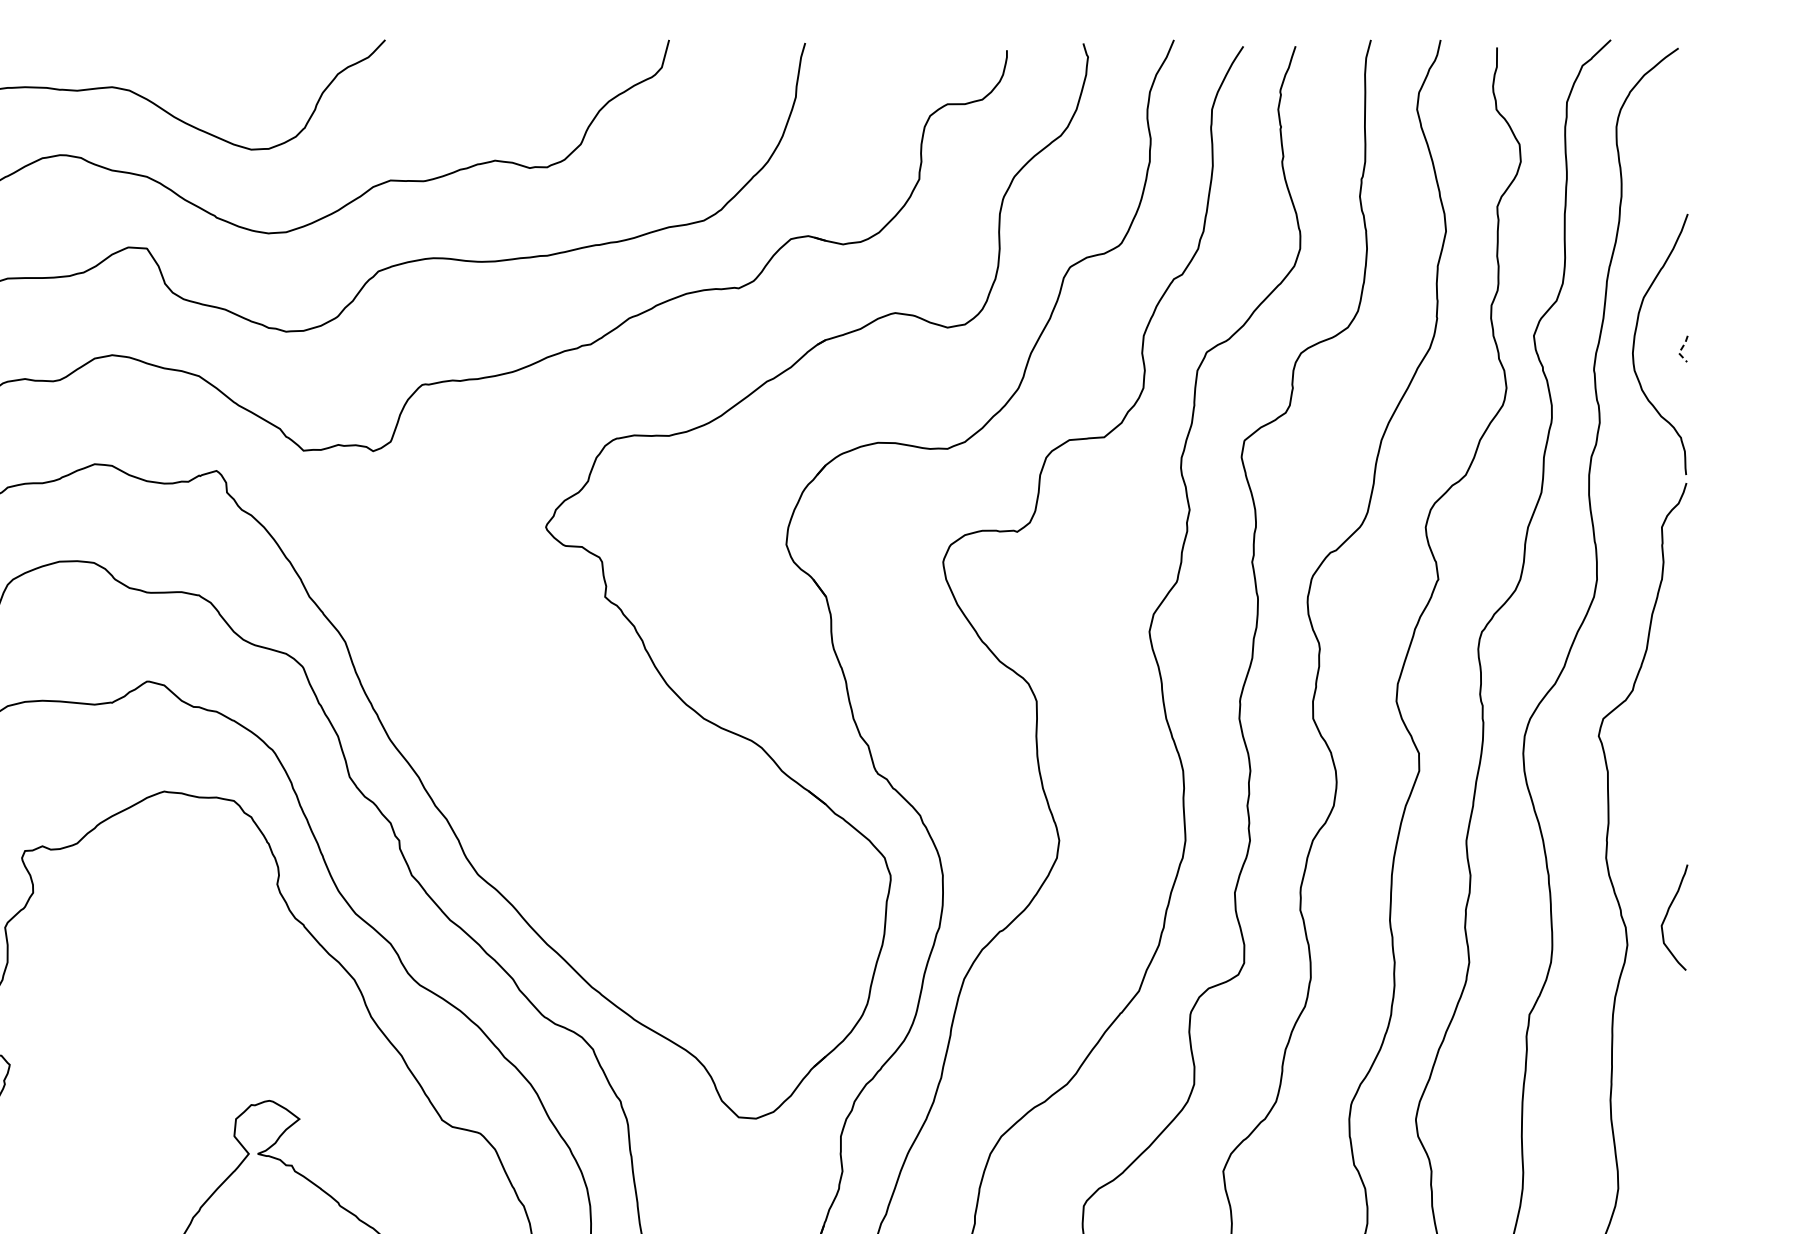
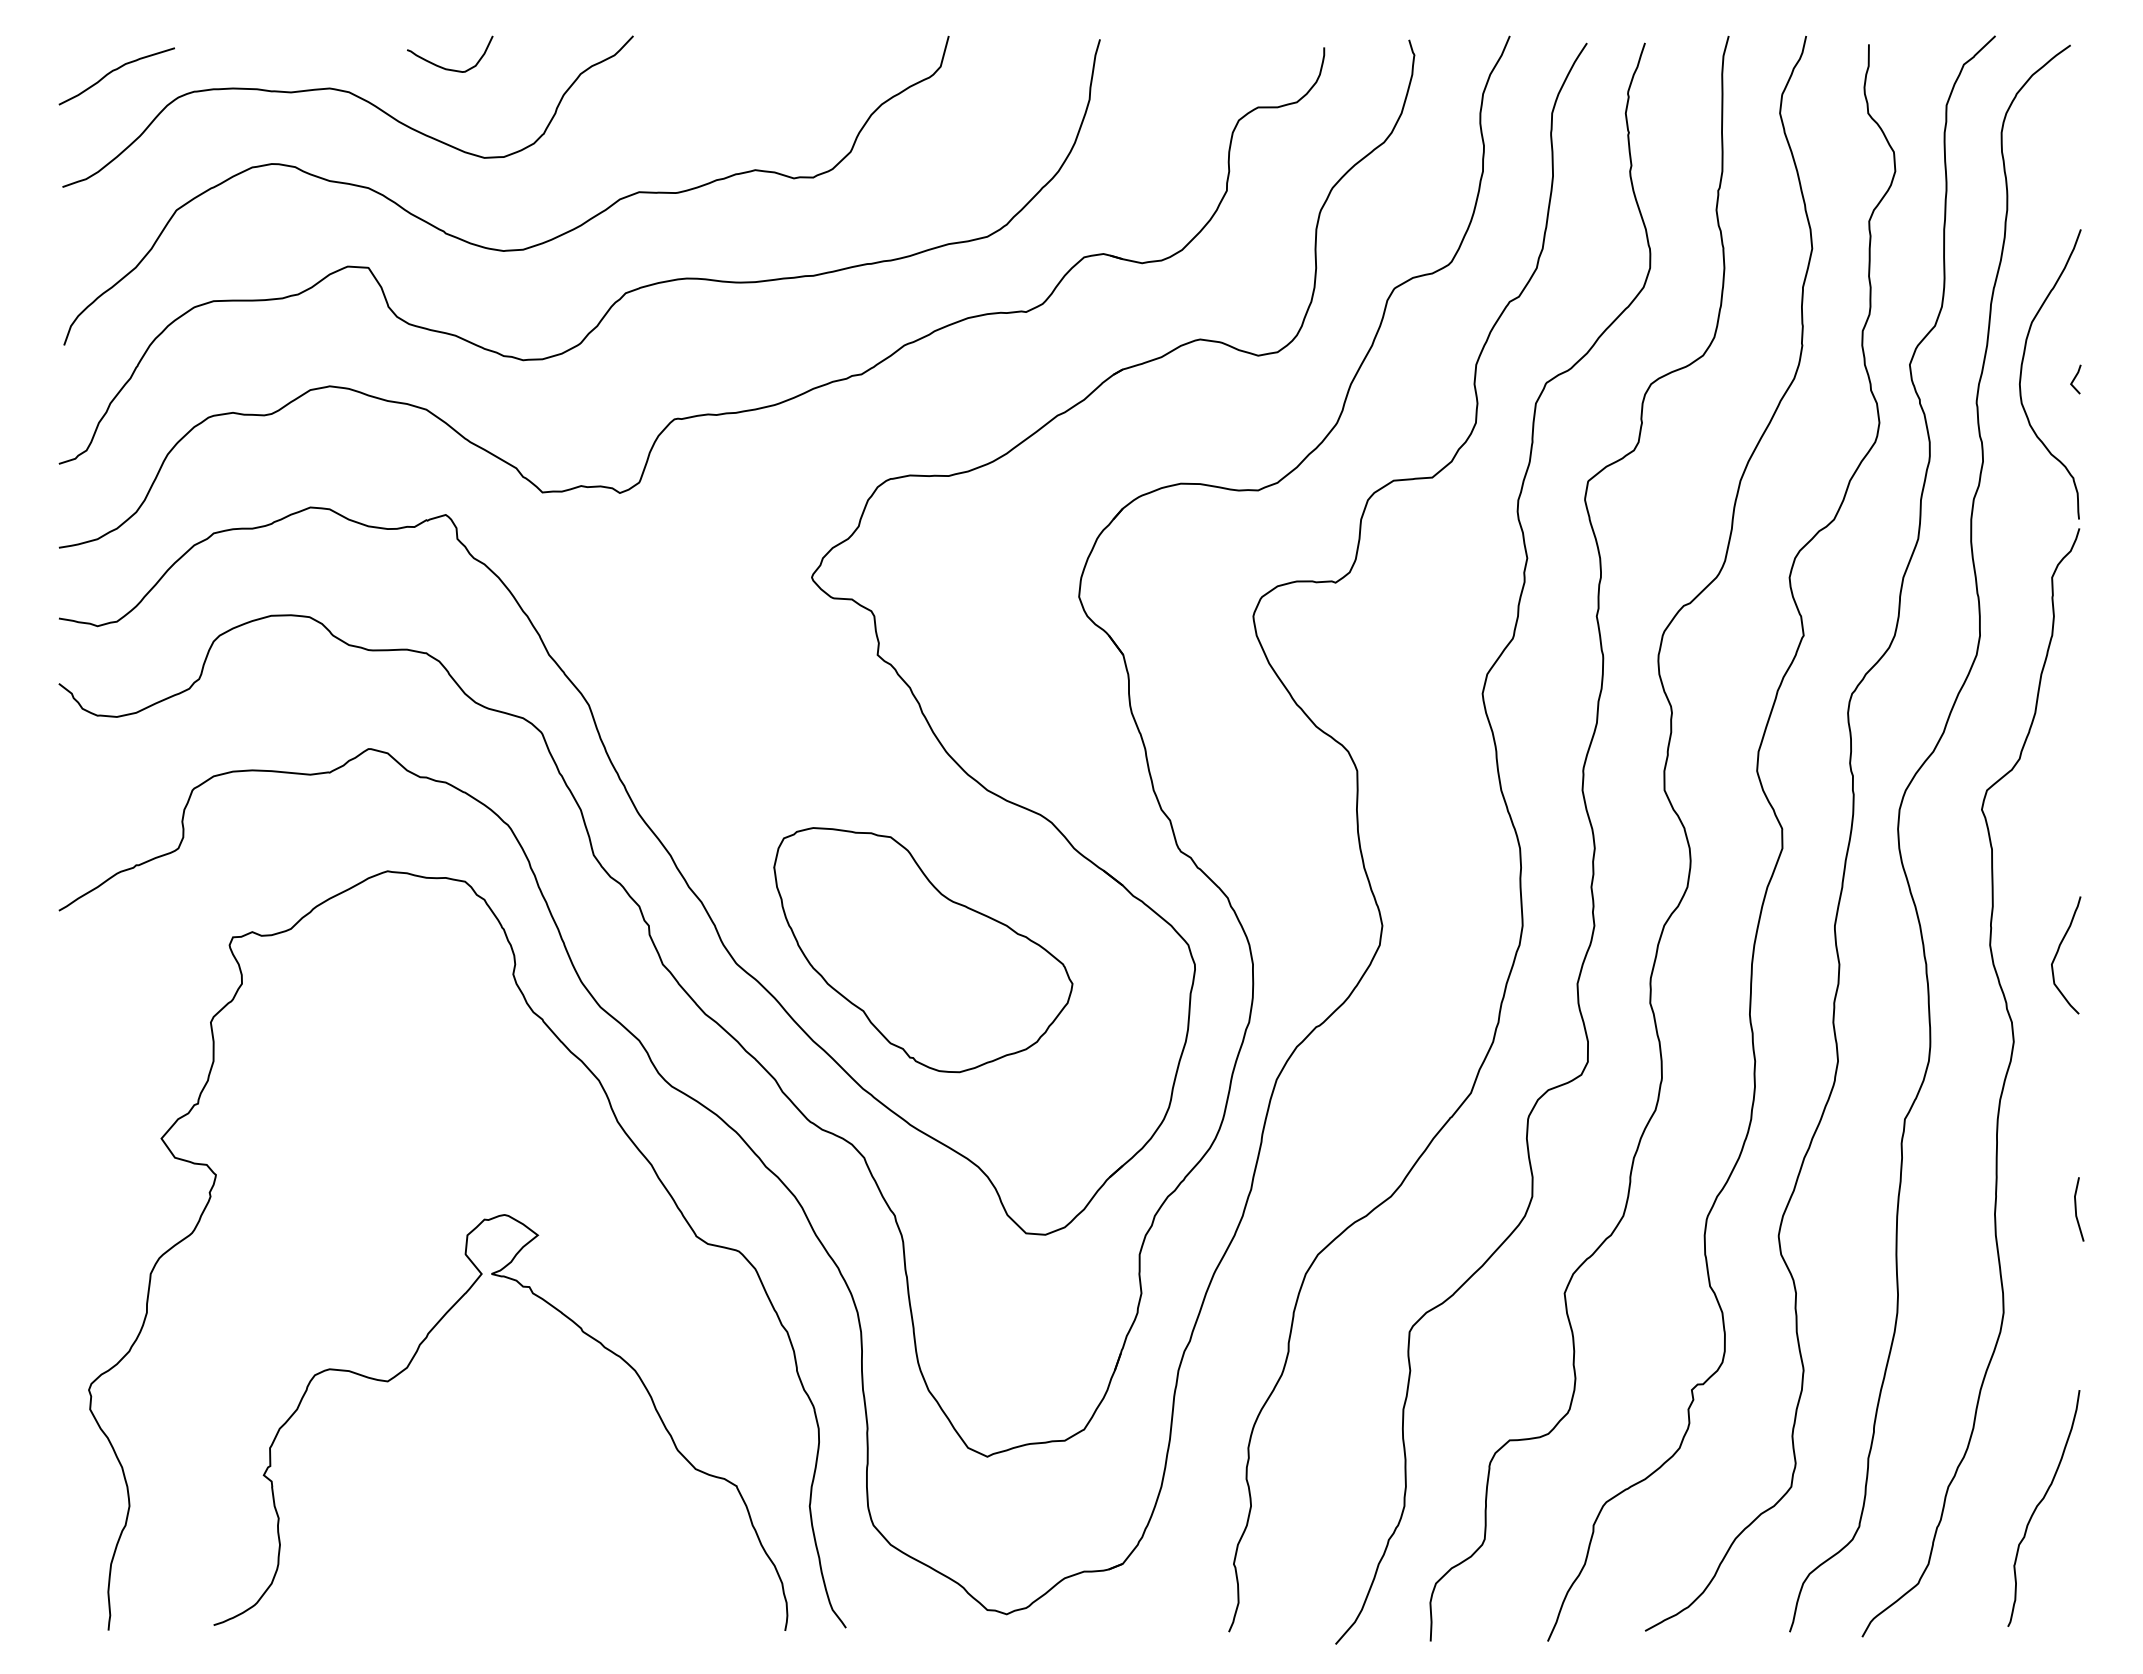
curve: (218, 69) -> (448, 68), added
line: (1681, 349) -> (2073, 380), dashed -> solid
part: (646, 862) -> (923, 950), added
curve: (1667, 915) -> (2058, 952), moved
line: (1683, 1095) -> (2076, 1209), added

